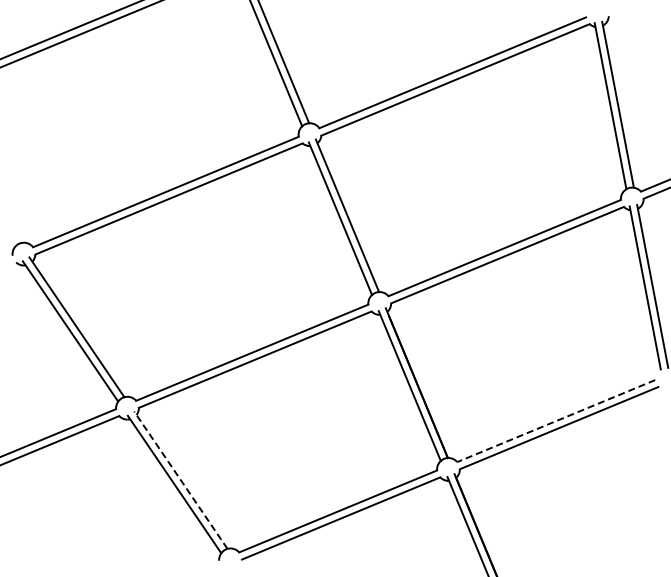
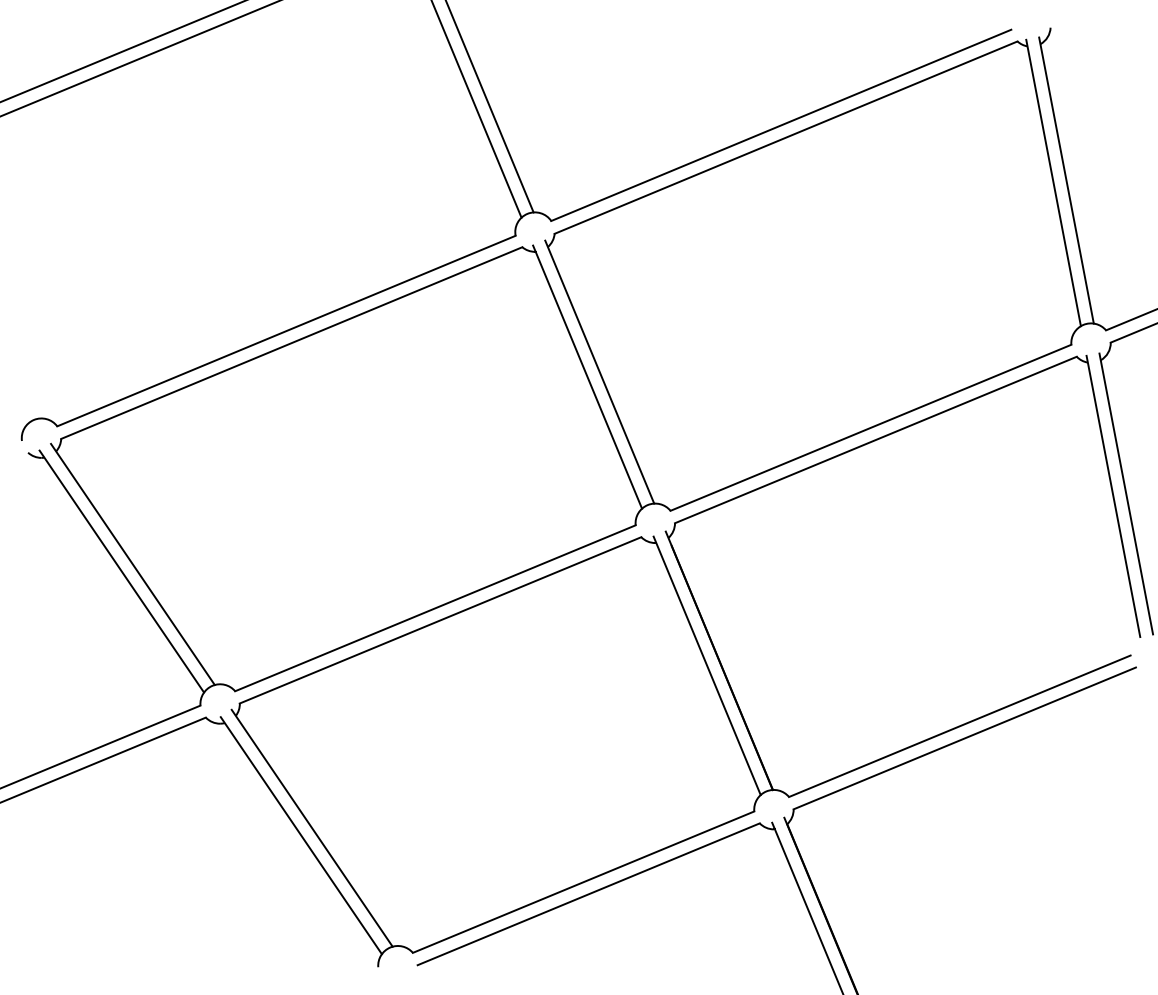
line: (555, 421) -> (958, 726), dashed -> solid
line: (180, 480) -> (311, 828), dashed -> solid

